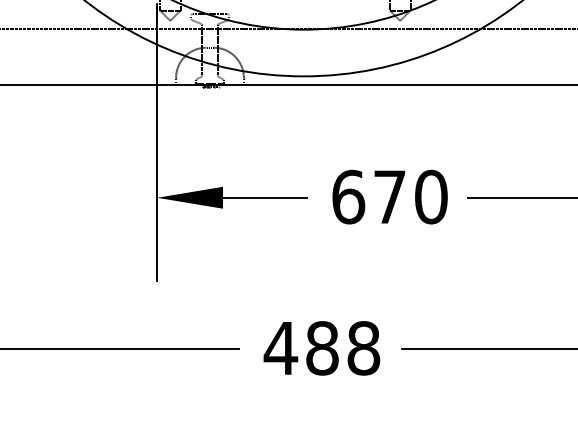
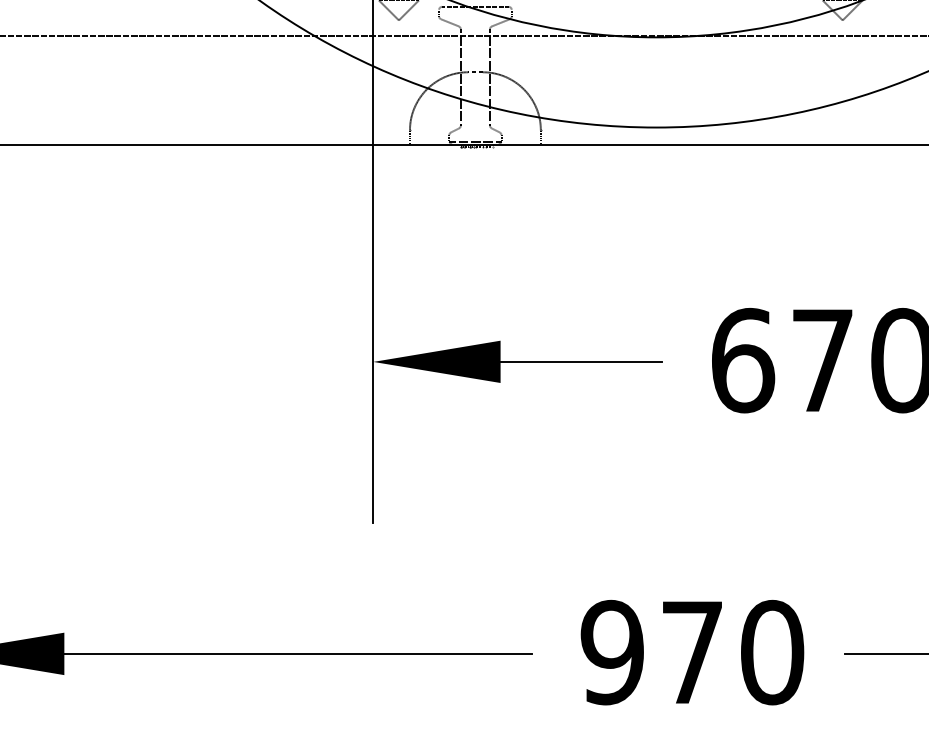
text: (321, 348) -> (690, 652), 488 -> 970

